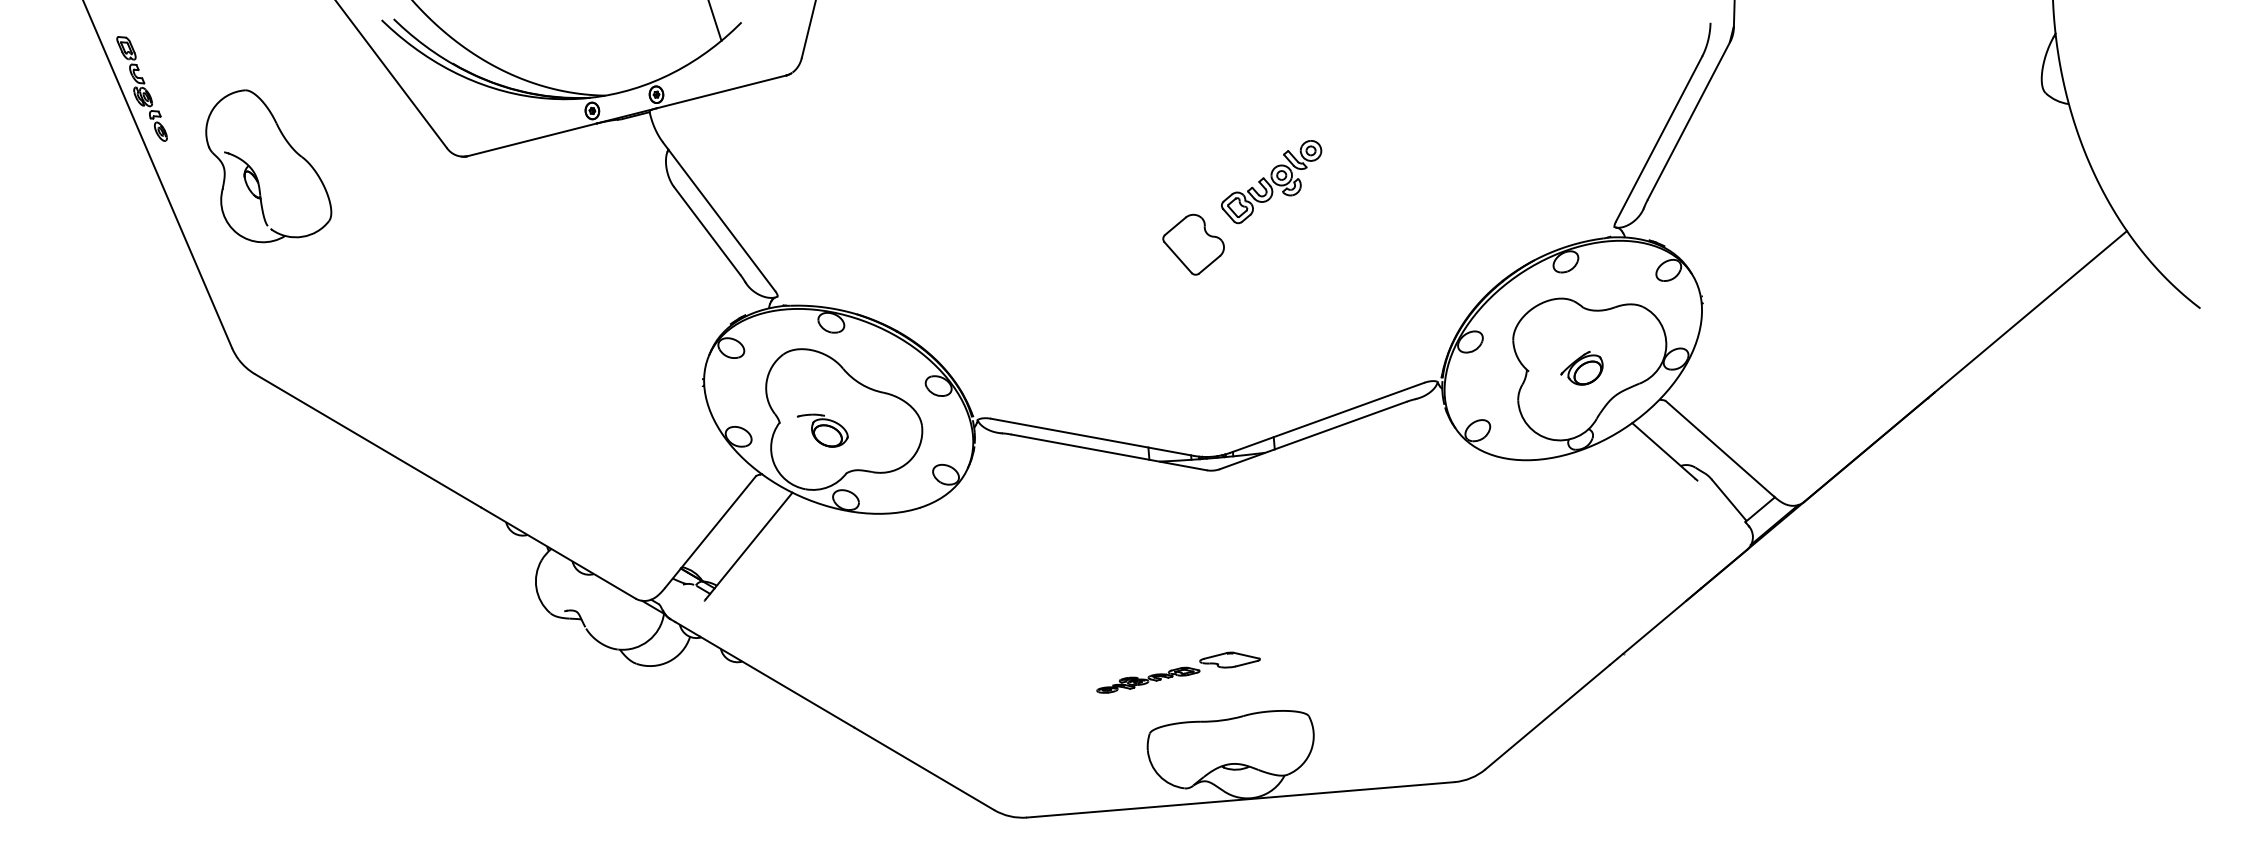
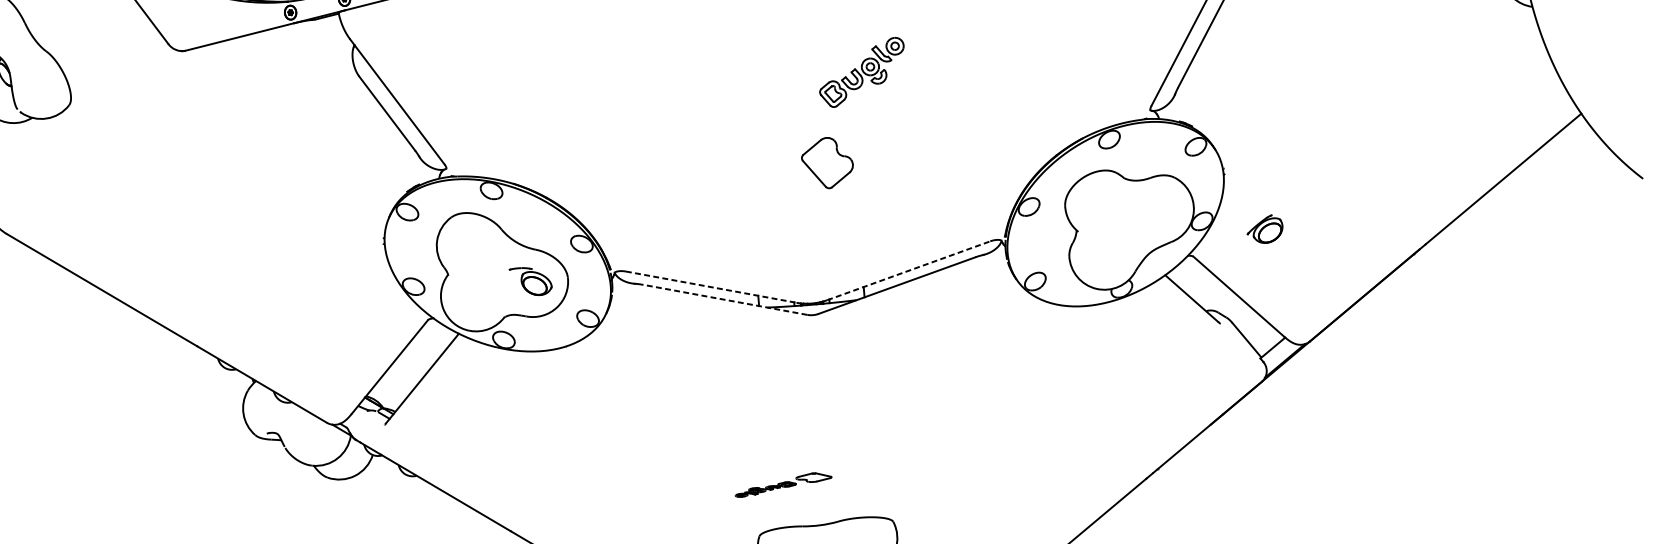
part: (1193, 244) -> (827, 162), moved
part: (1581, 368) -> (1264, 229), moved
line: (1327, 417) -> (908, 270), solid -> dashed
part: (822, 430) -> (530, 281), moved
line: (1092, 437) -> (711, 287), solid -> dashed
line: (1108, 452) -> (724, 299), solid -> dashed
part: (1178, 672) -> (783, 484), size x0.7

